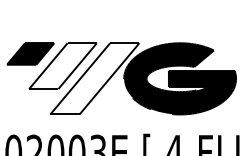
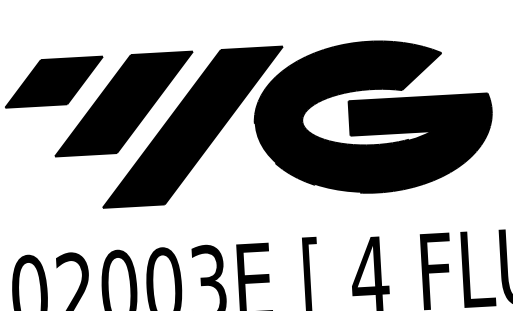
fill: (62, 66) -> (122, 104), added
fill: (94, 78) -> (192, 126), added

